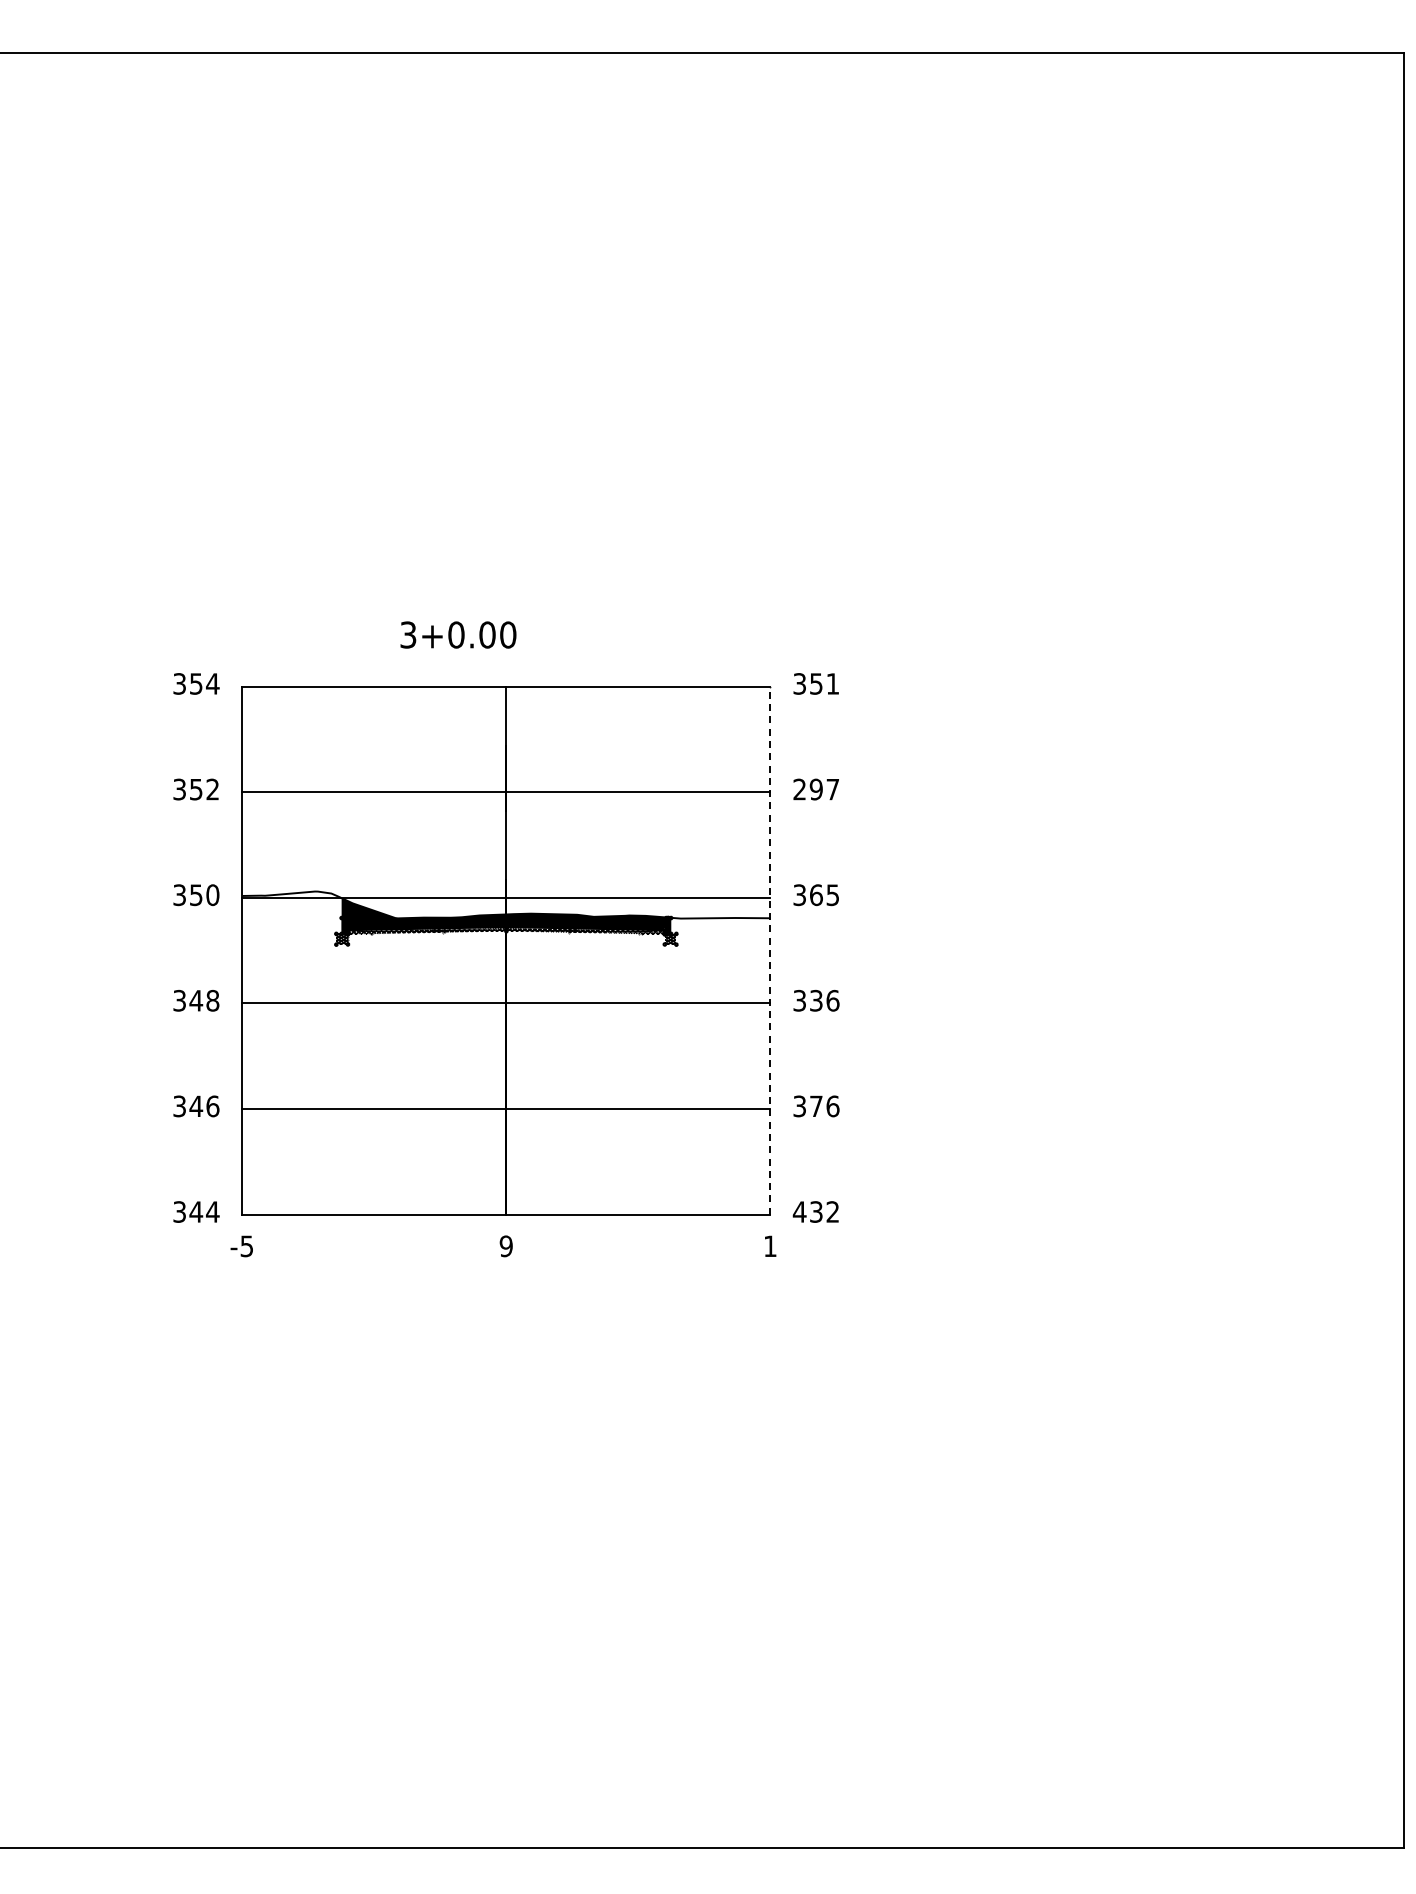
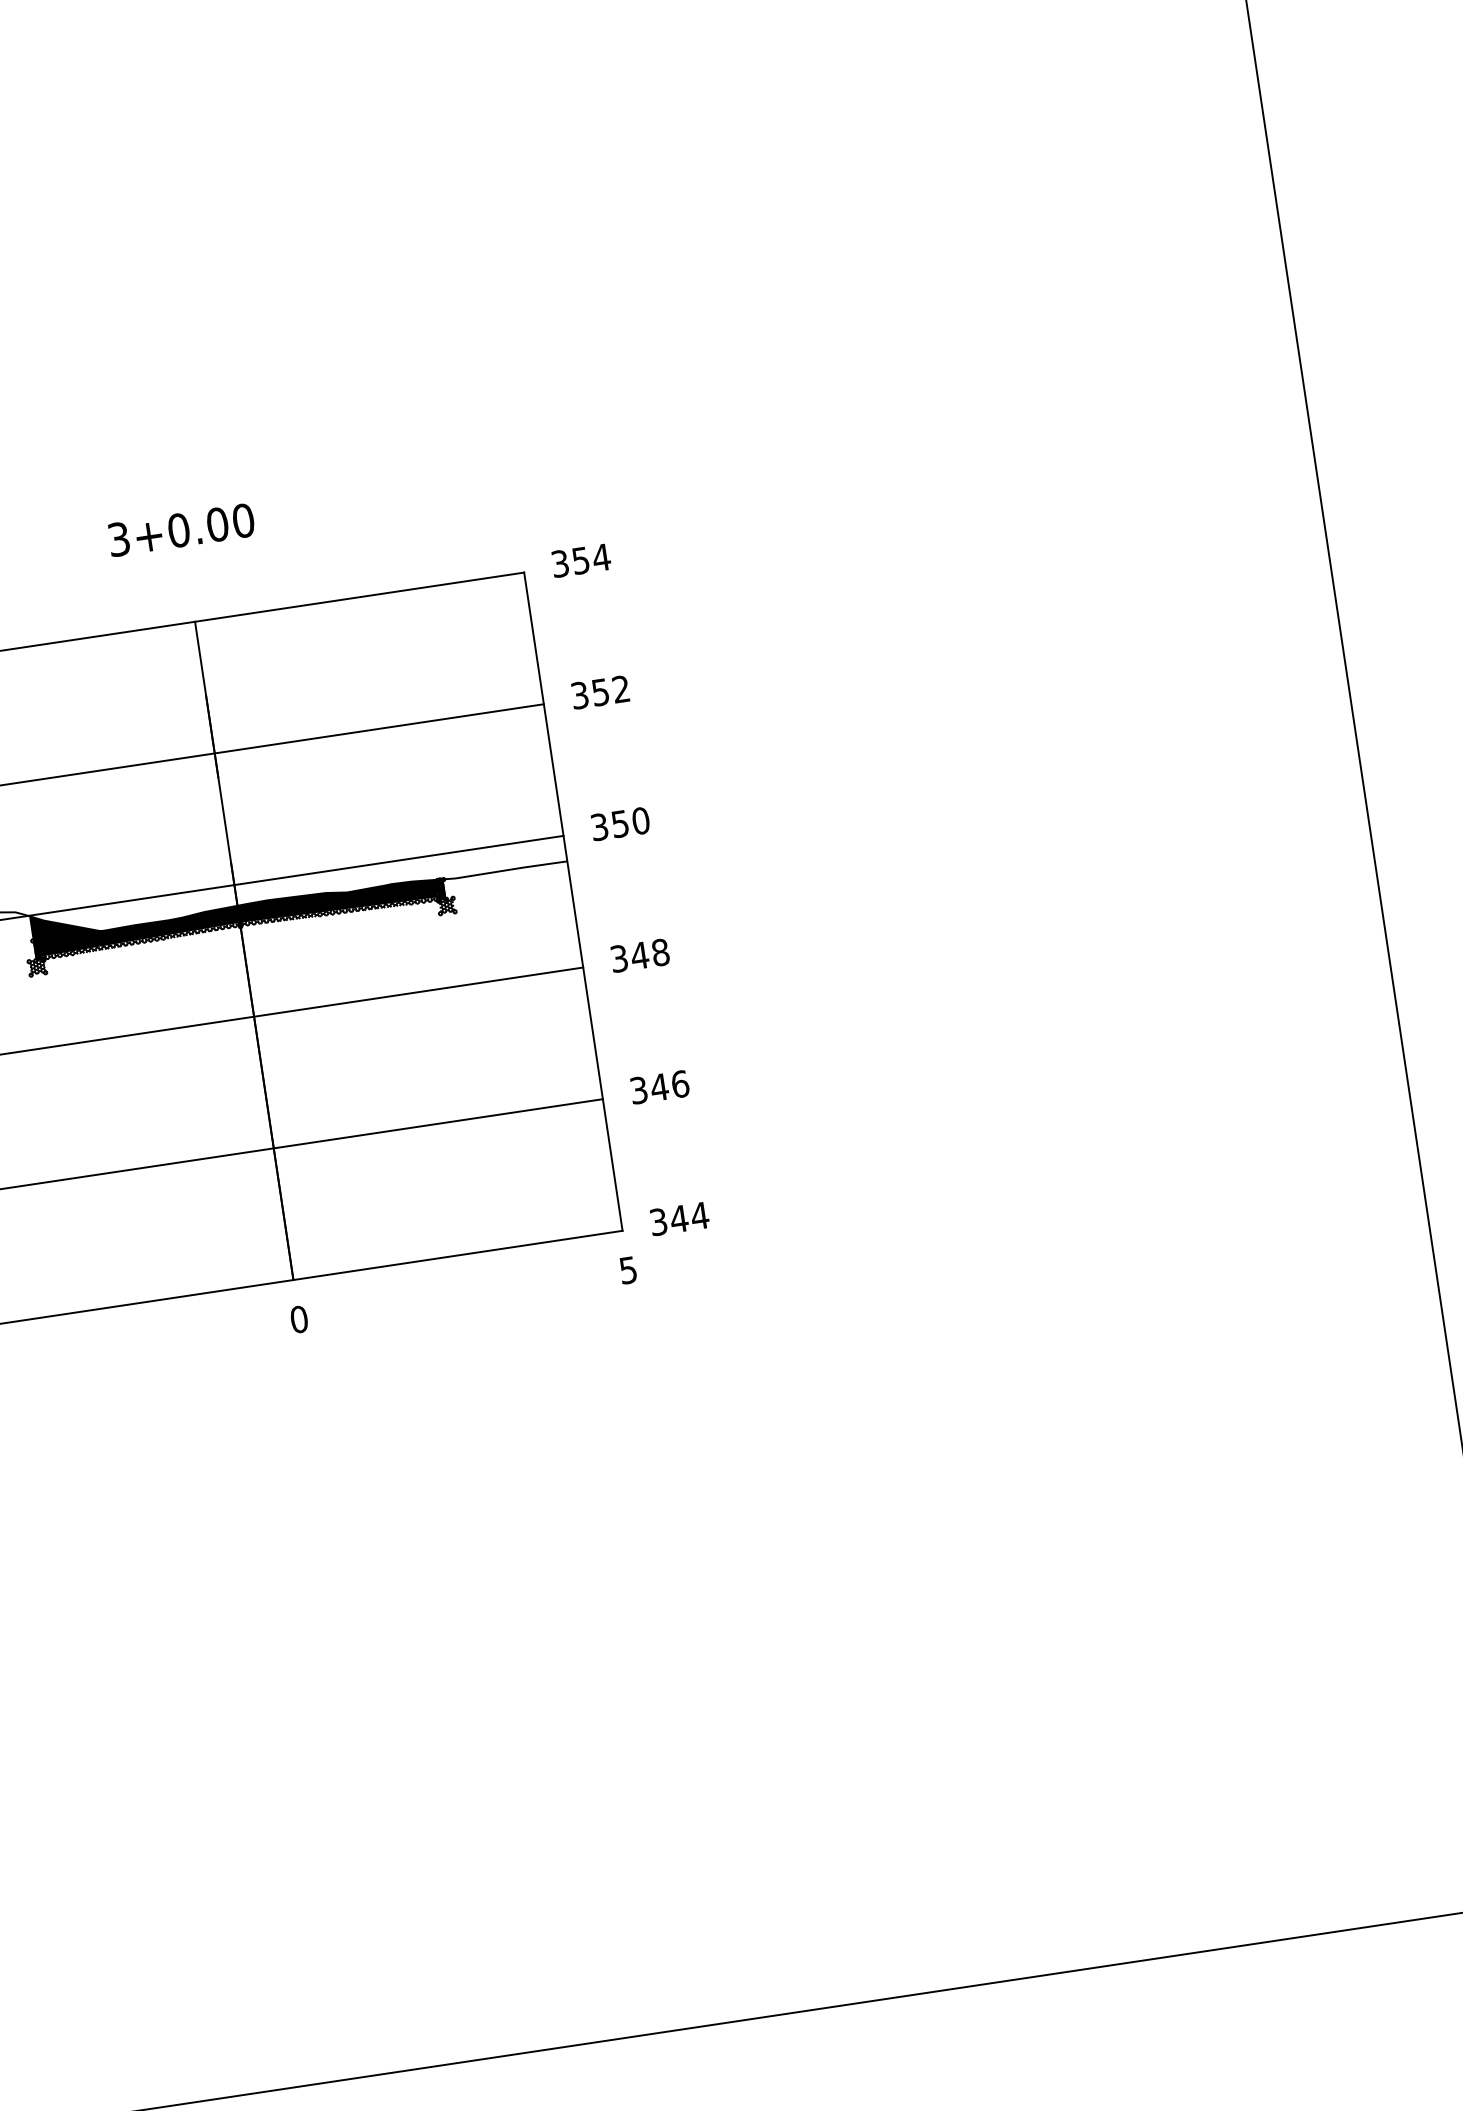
text: (458, 634) -> (181, 529), moved
text: (832, 683) -> (600, 557), 351 -> 354
text: (815, 789) -> (599, 692), 297 -> 352
text: (824, 895) -> (630, 822), 365 -> 350
line: (770, 950) -> (573, 901), dashed -> solid
text: (824, 1000) -> (650, 953), 336 -> 348
text: (816, 1105) -> (659, 1086), 376 -> 346
text: (815, 1211) -> (678, 1218), 432 -> 344
text: (505, 1246) -> (298, 1319), 9 -> 0
text: (770, 1246) -> (628, 1270), 1 -> 5

